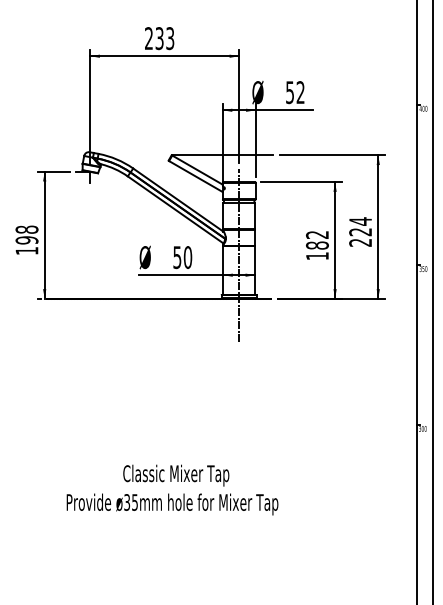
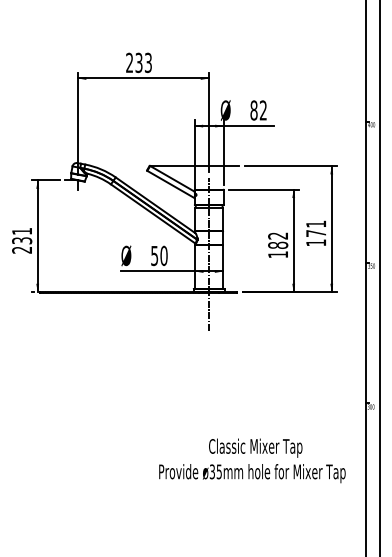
text: (289, 92) -> (253, 110), 52 -> 82
text: (359, 232) -> (315, 233), 224 -> 171
text: (27, 240) -> (22, 240), 198 -> 231
text: (172, 489) -> (252, 460), moved

